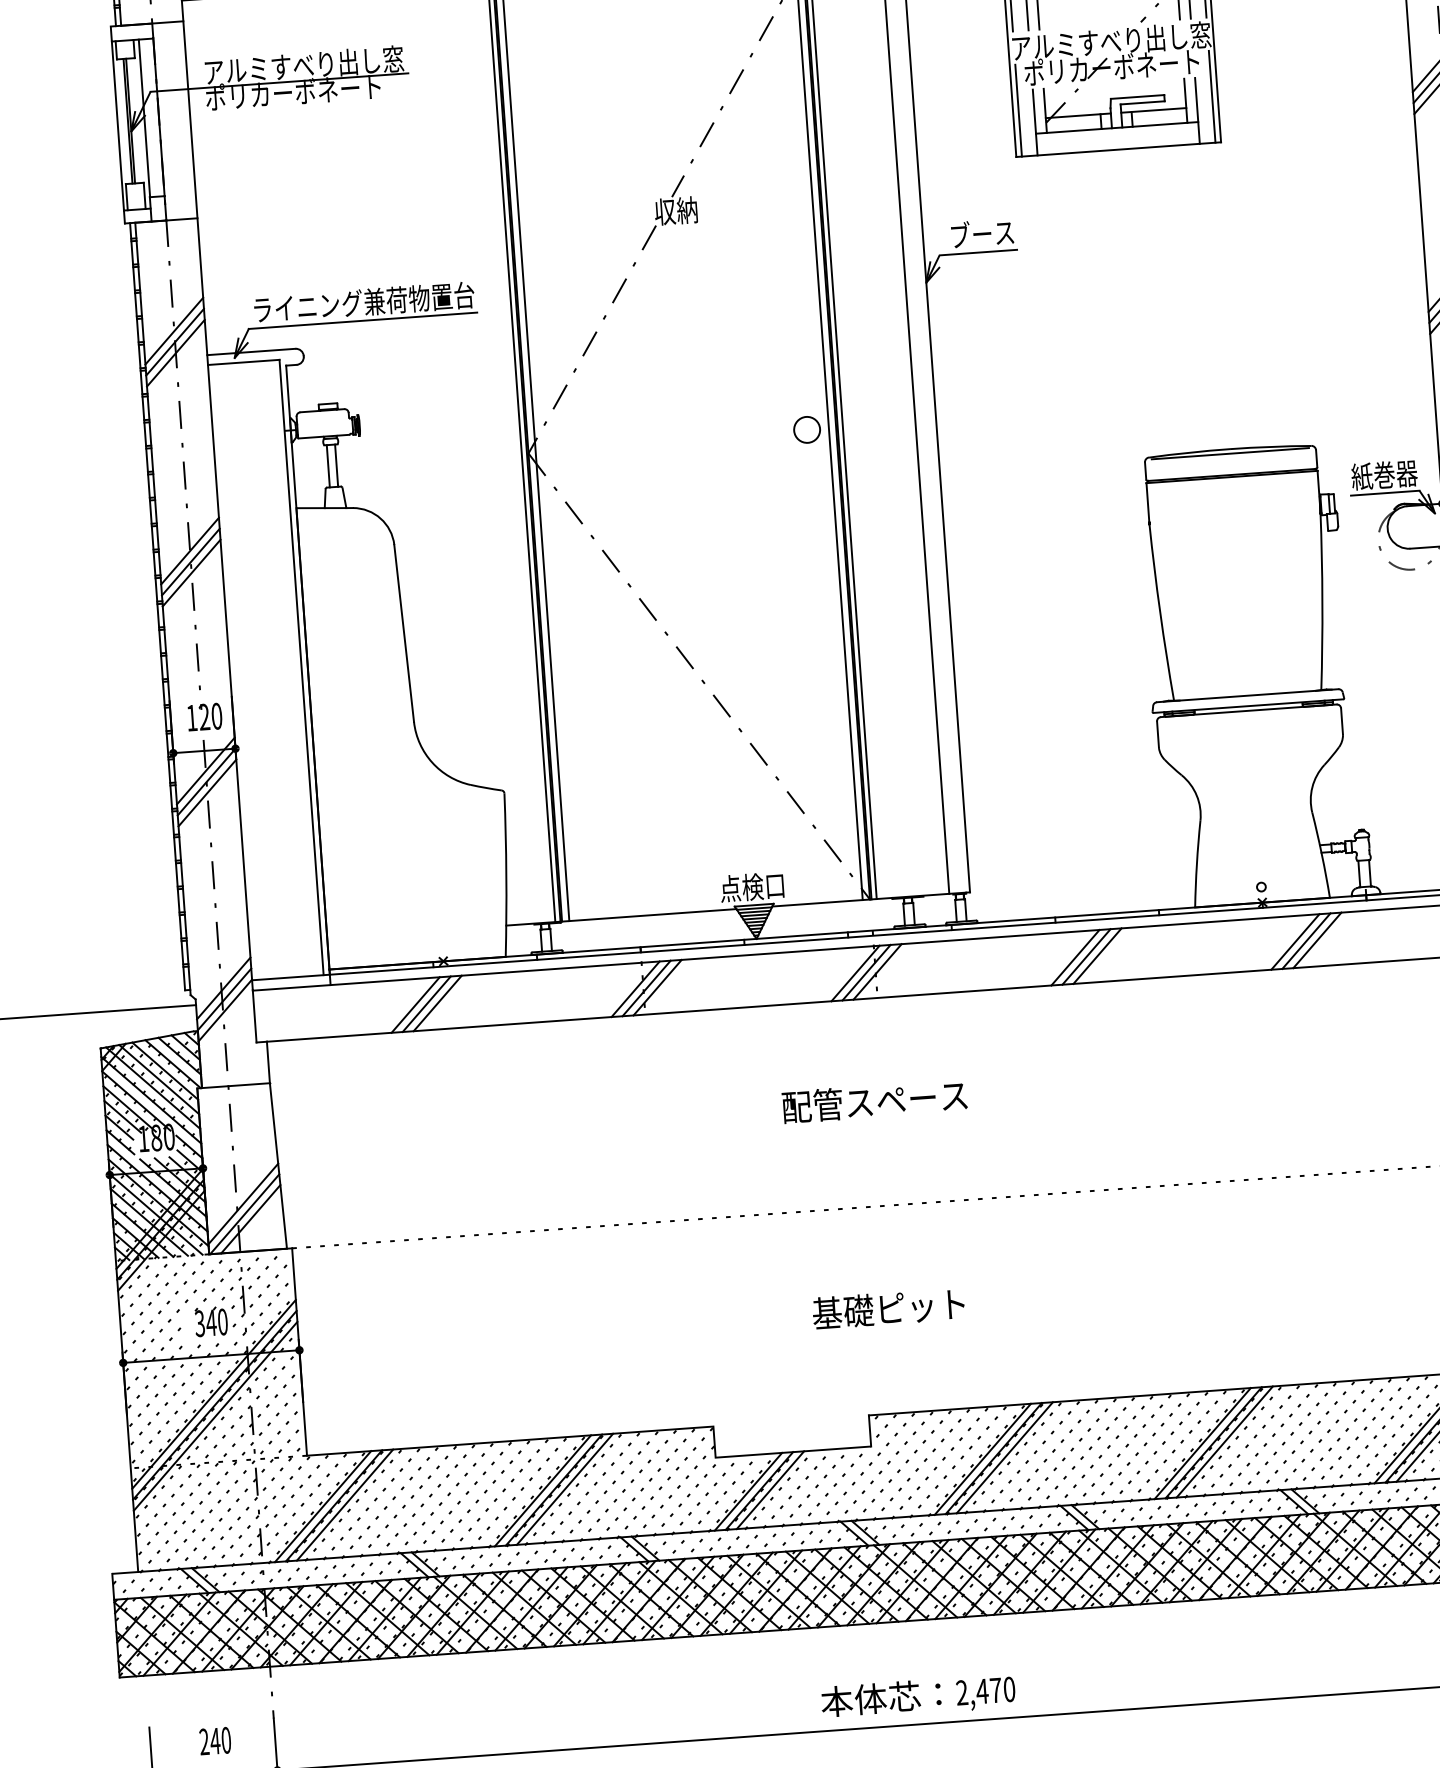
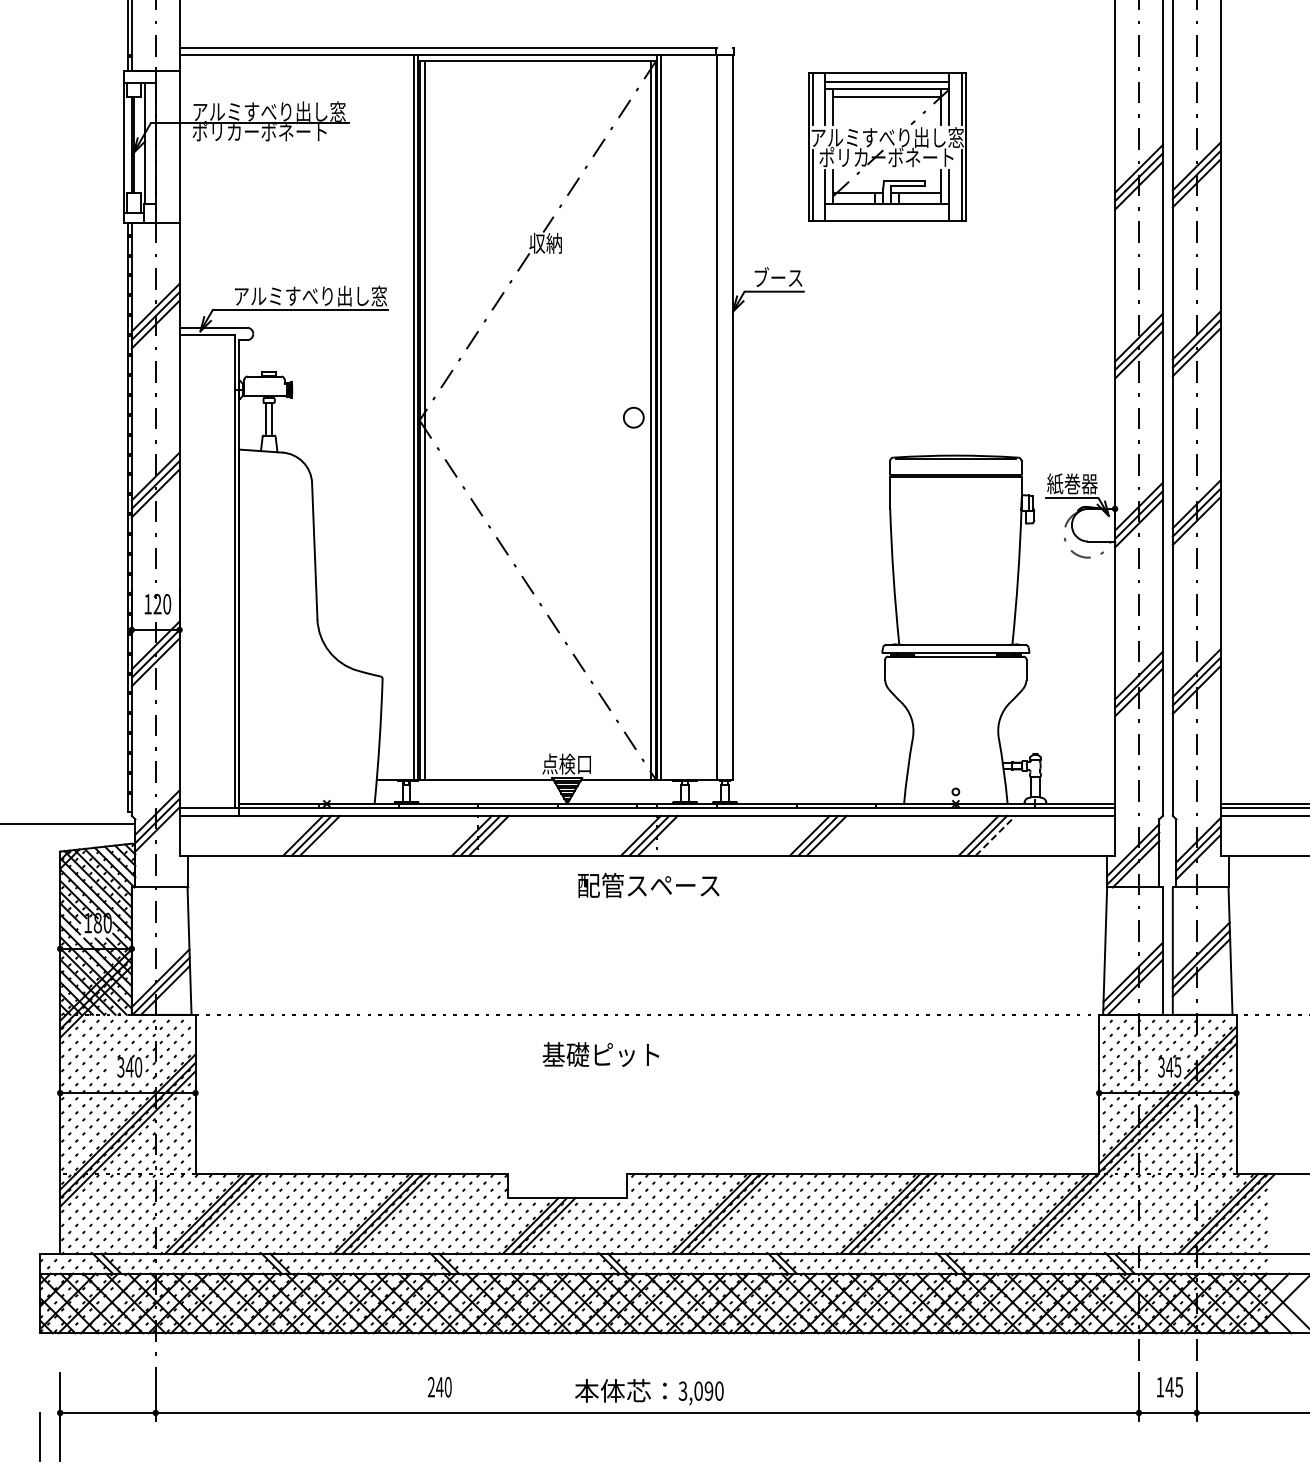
text: (364, 301) -> (302, 295), ライニング兼荷物置台 -> アルミすべり出し窓
line: (1318, 940) -> (996, 835), solid -> dashed
text: (874, 1101) -> (648, 885), moved
text: (888, 1308) -> (600, 1054), moved
text: (978, 1690) -> (695, 1390), 2,470 -> 3,090
text: (214, 1740) -> (439, 1386), moved

